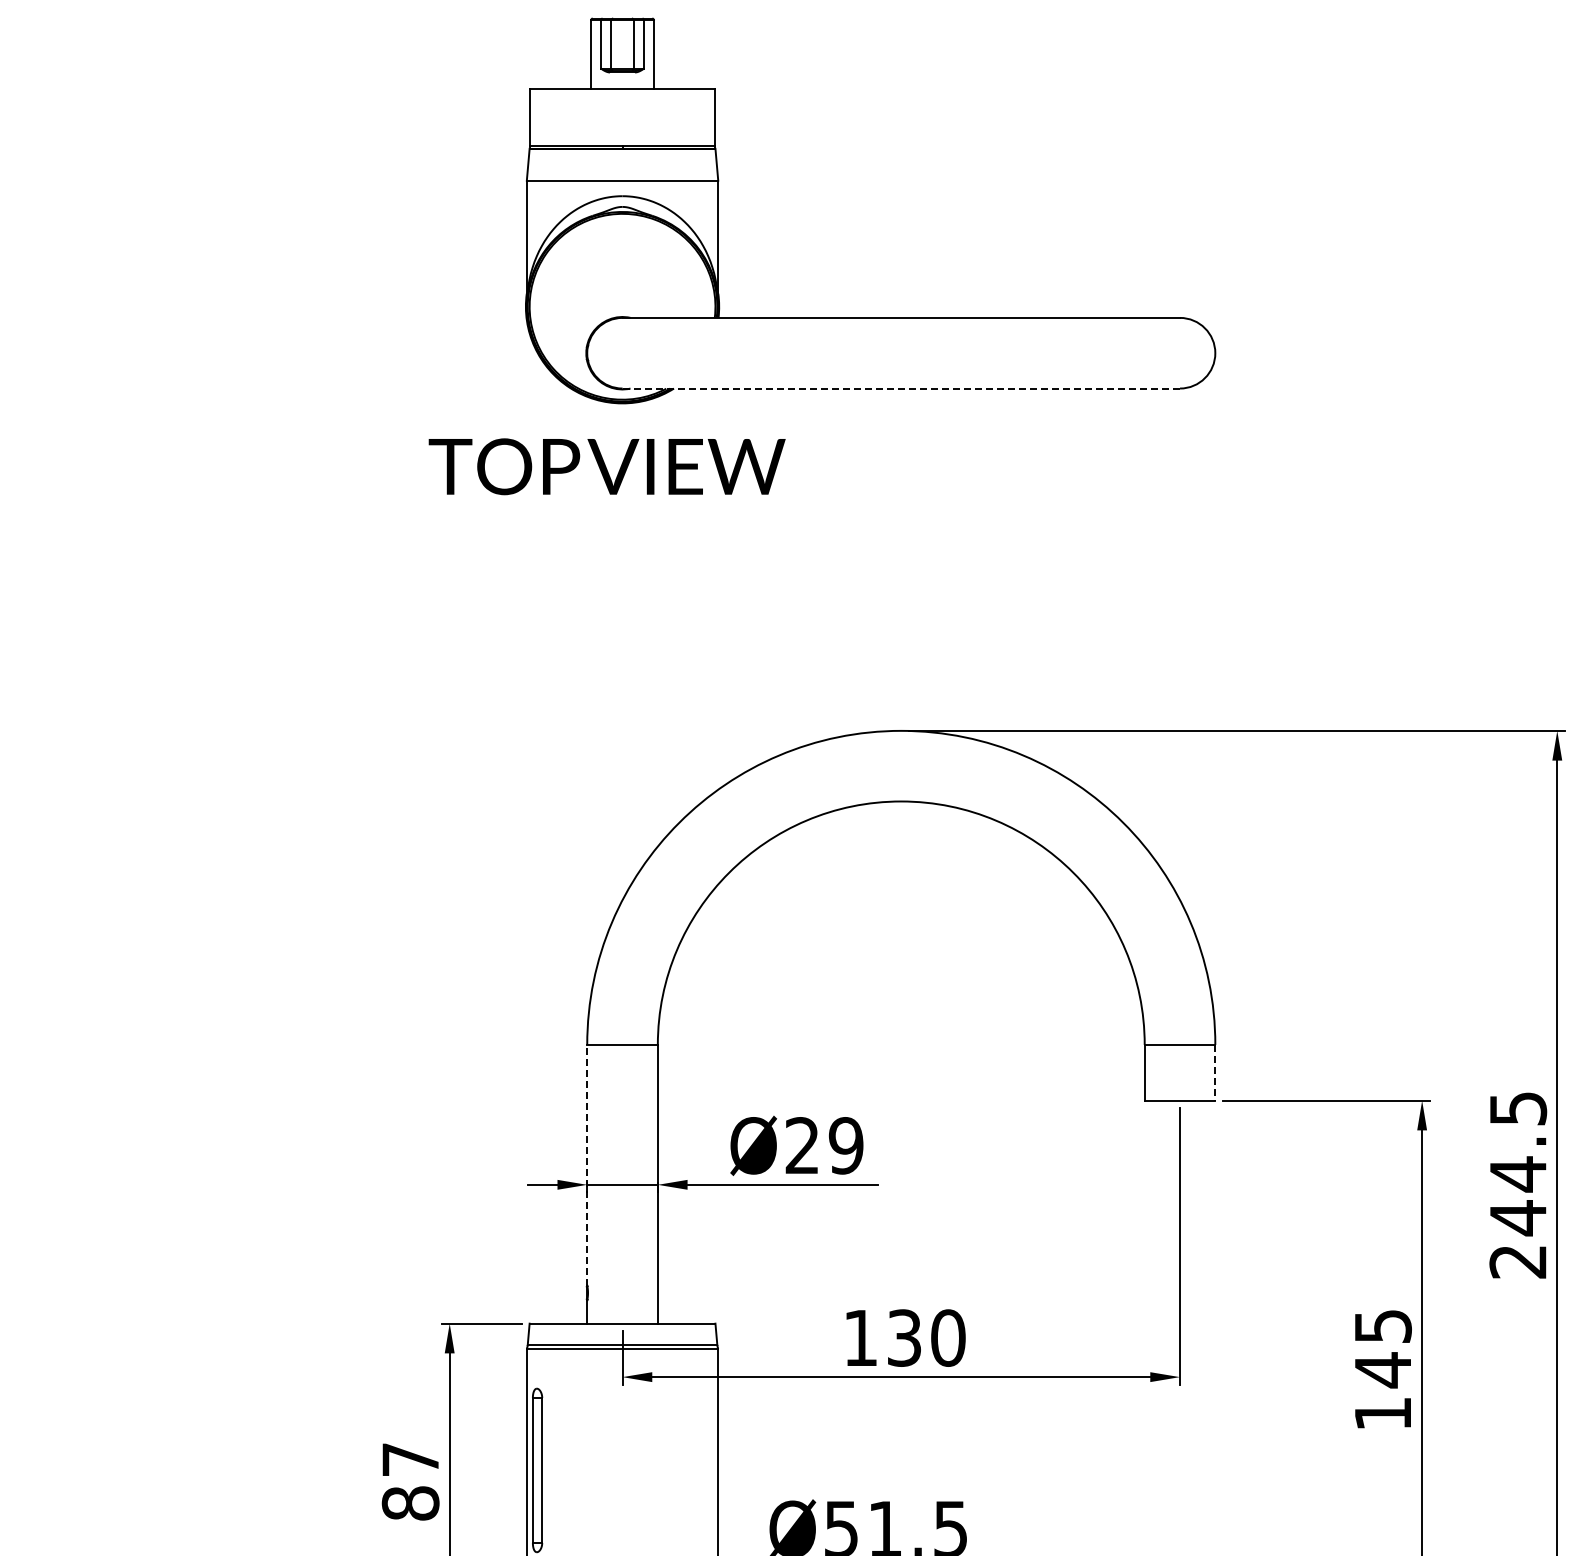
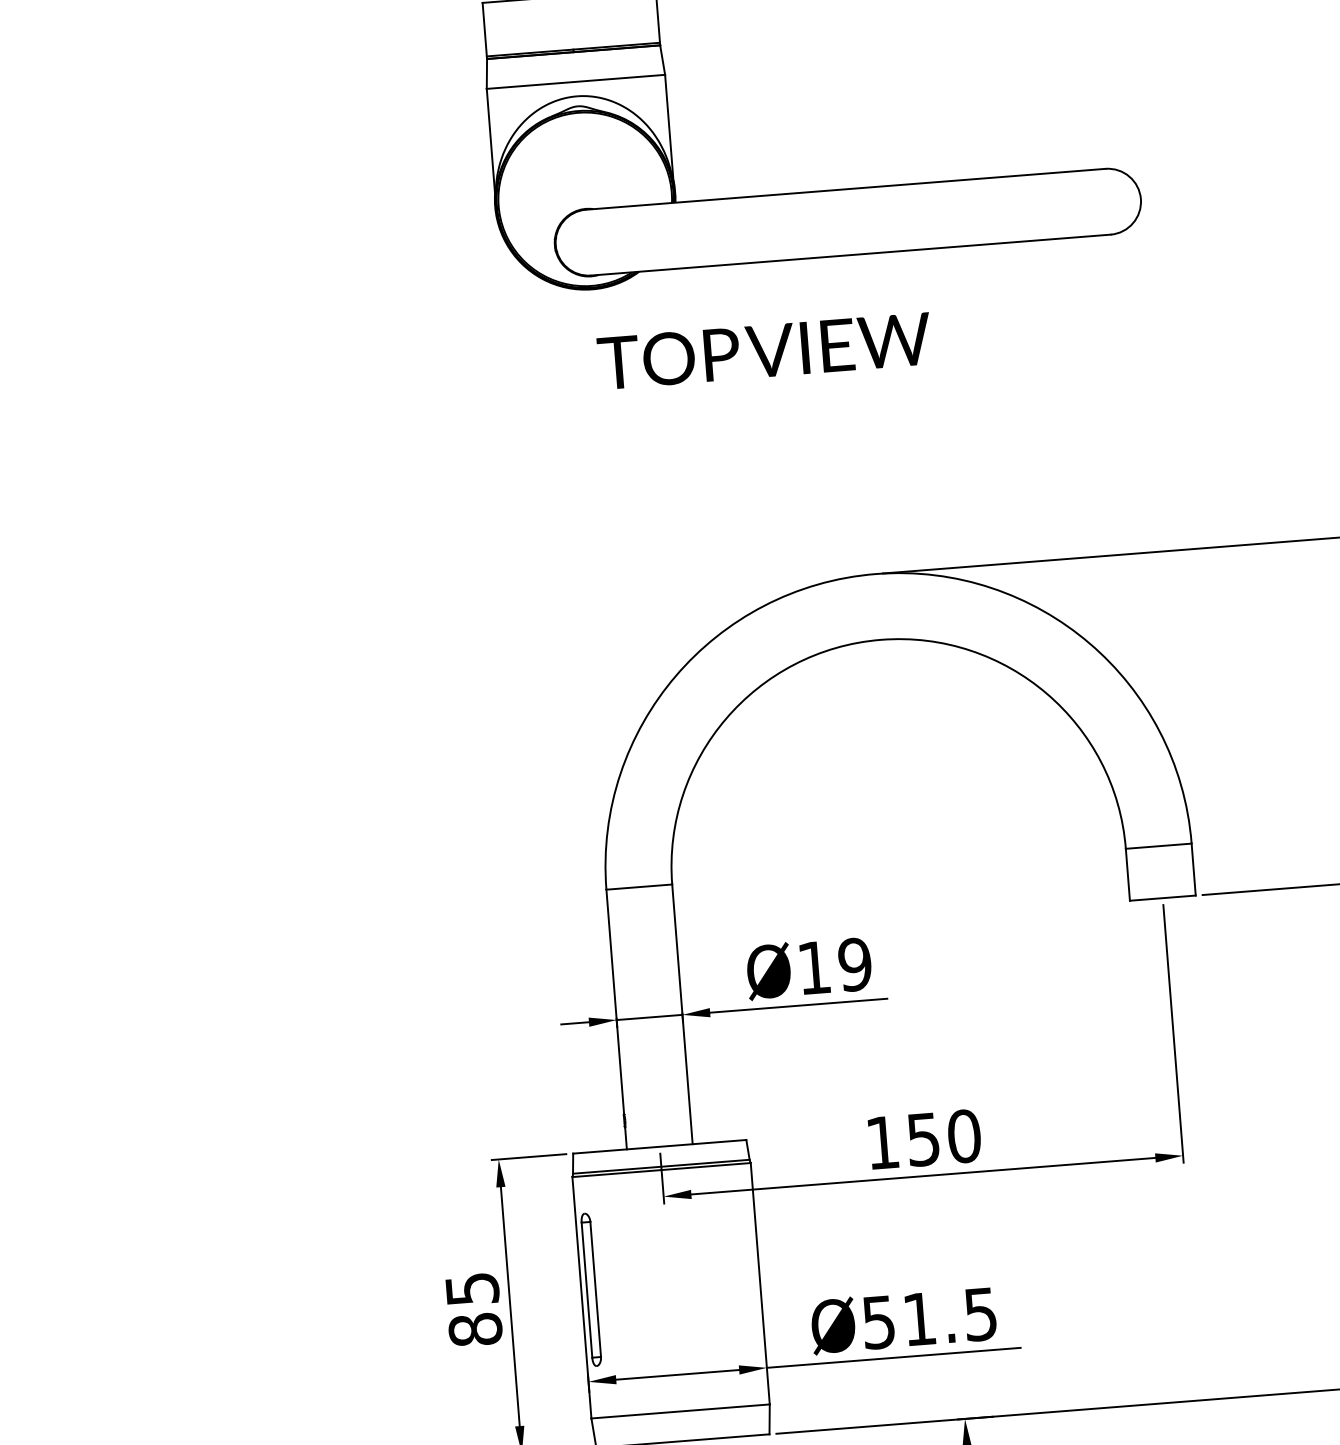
line: (901, 388) -> (851, 255), dashed -> solid
text: (606, 466) -> (763, 350), moved
line: (1215, 1072) -> (1193, 869), dashed -> solid
text: (801, 1145) -> (813, 967), Ø29 -> Ø19
line: (587, 1164) -> (615, 1001), dashed -> solid
text: (904, 1337) -> (923, 1139), 130 -> 150
text: (410, 1459) -> (472, 1288), 87 -> 85

